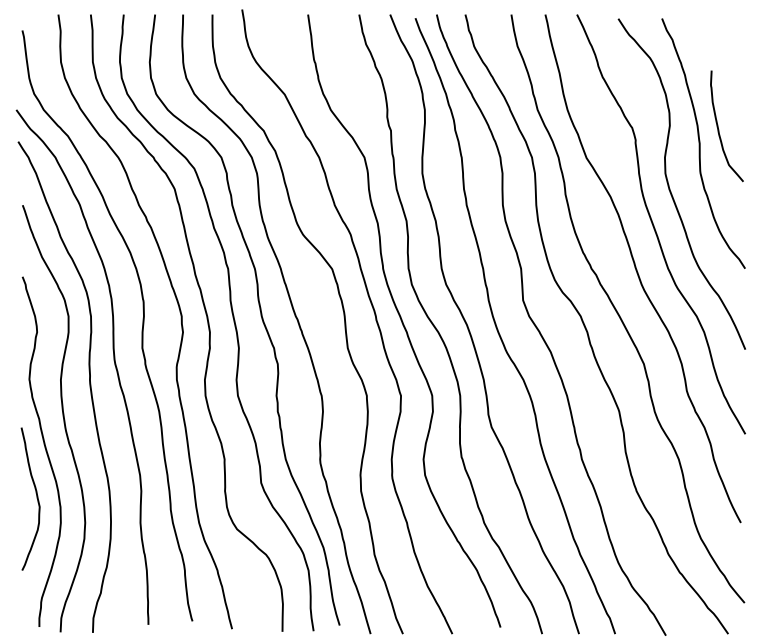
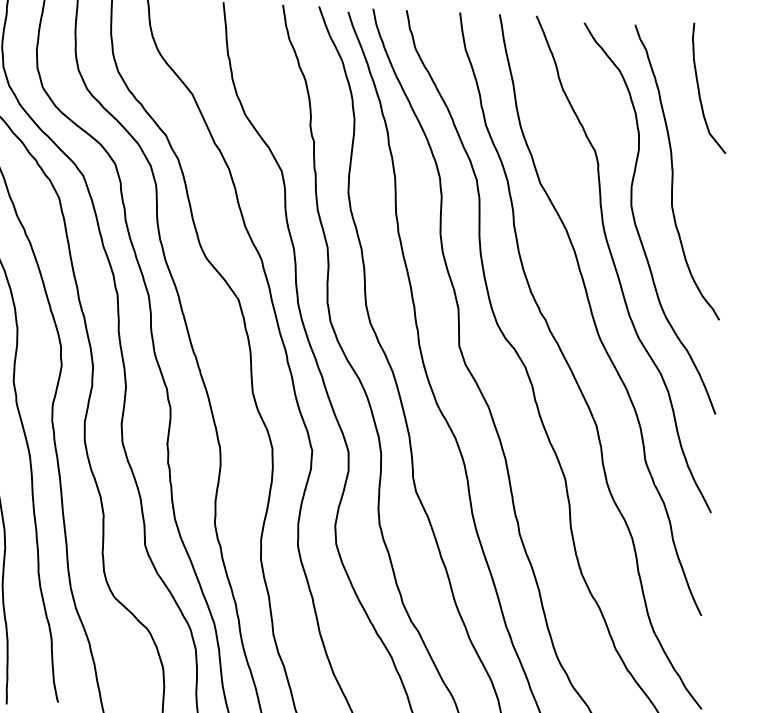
curve: (719, 129) -> (700, 91), moved

